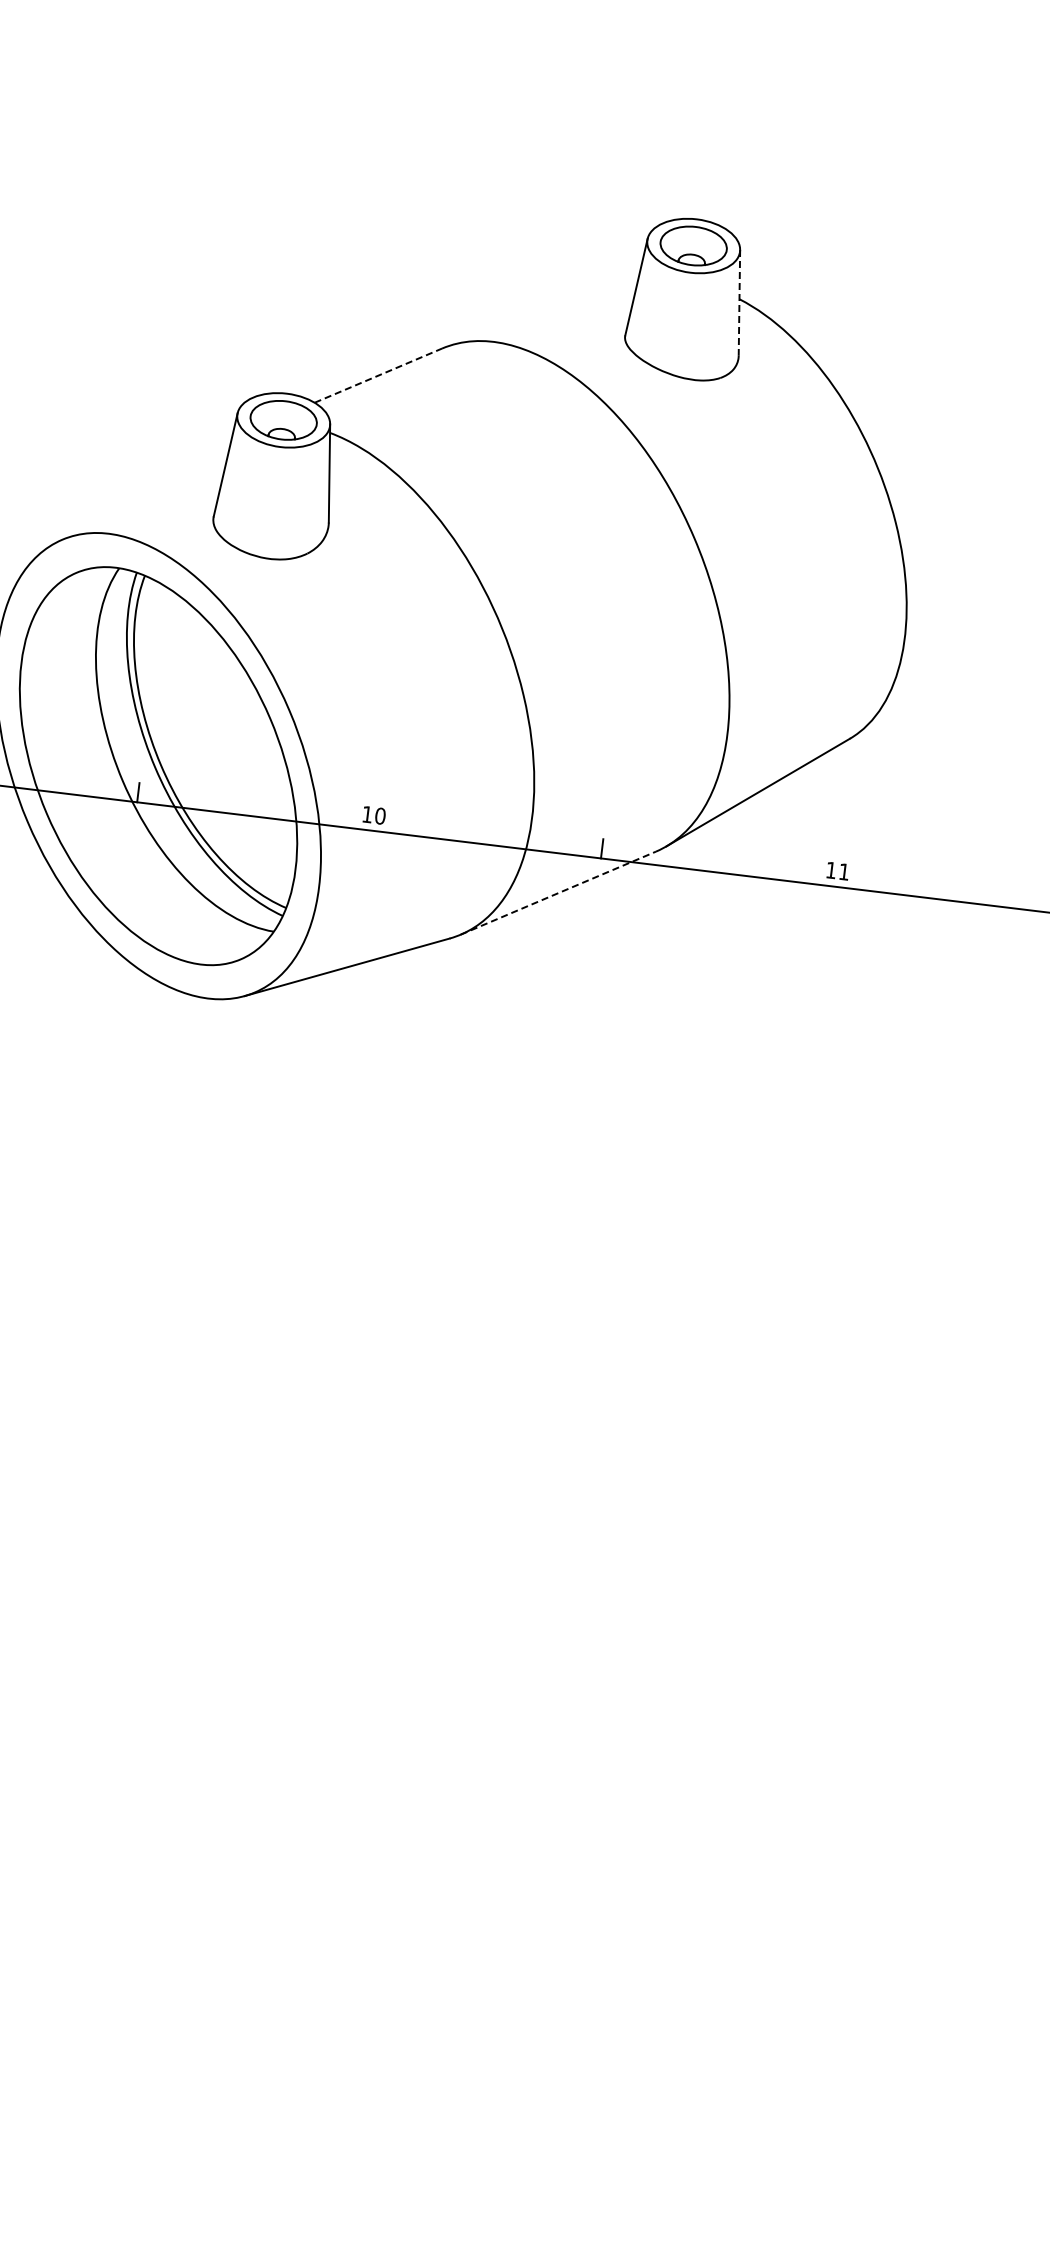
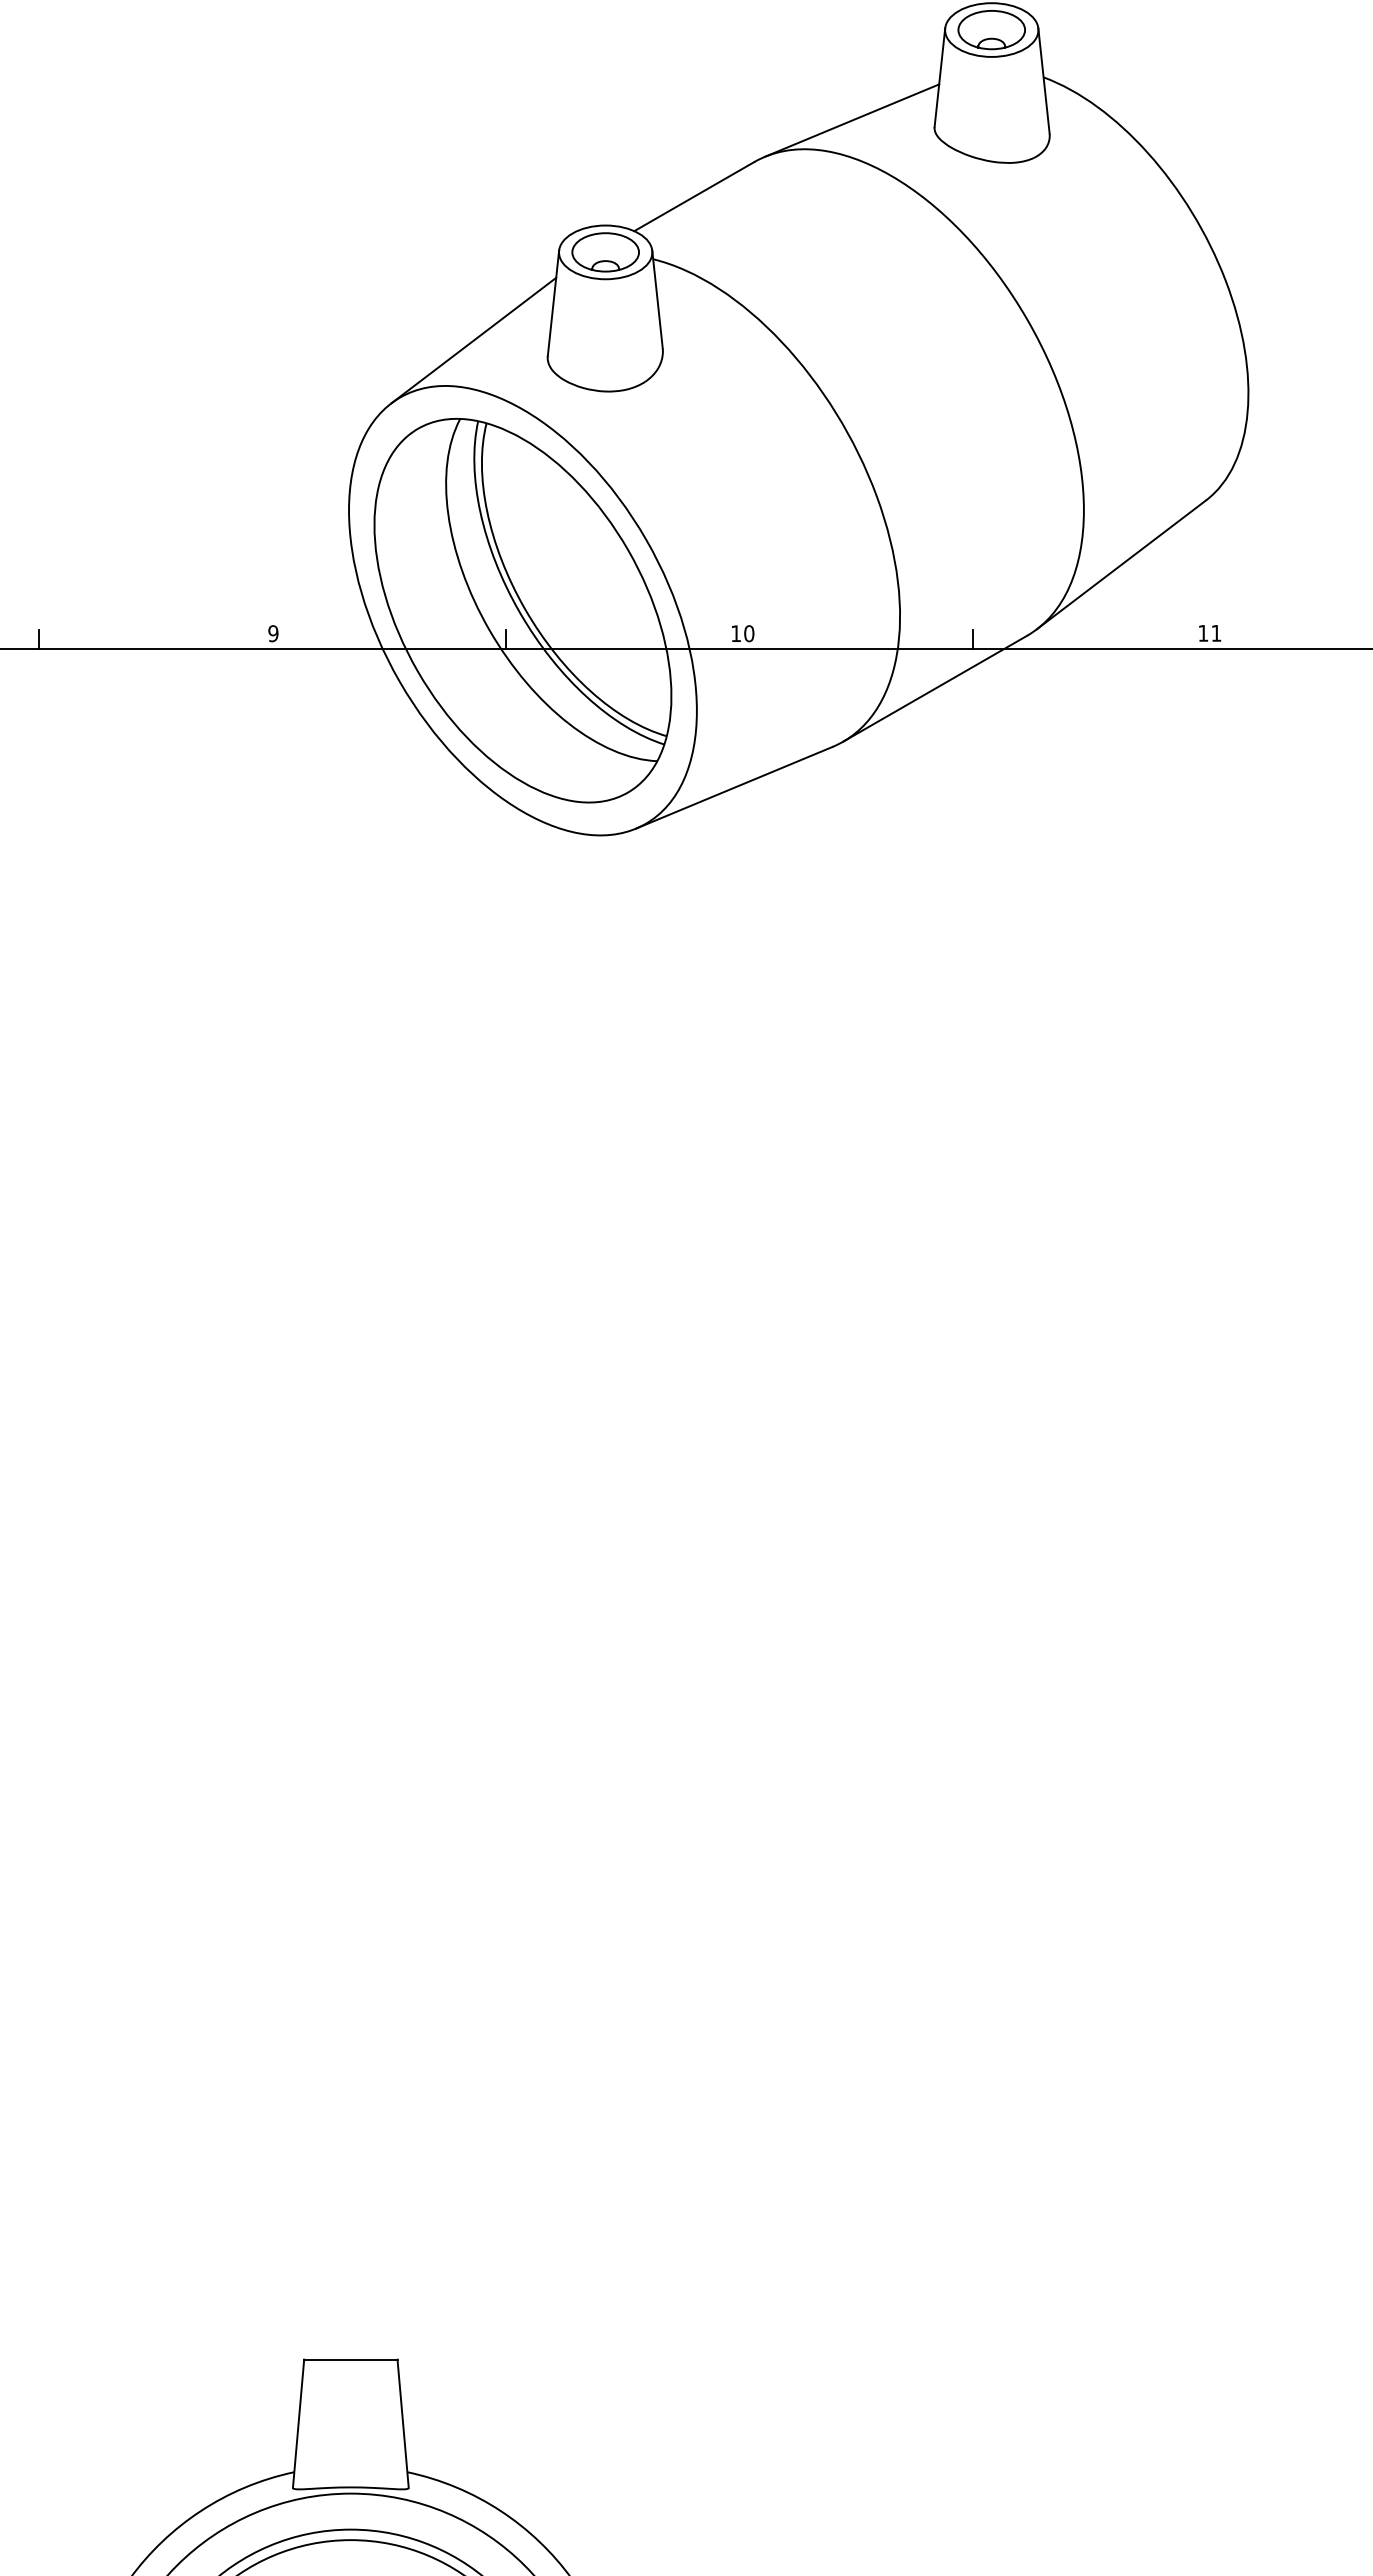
line: (738, 303) -> (1043, 81), dashed -> solid
line: (543, 318) -> (851, 120), added
line: (378, 375) -> (694, 196), dashed -> solid
line: (141, 491) -> (473, 340), added
line: (558, 892) -> (935, 688), dashed -> solid

